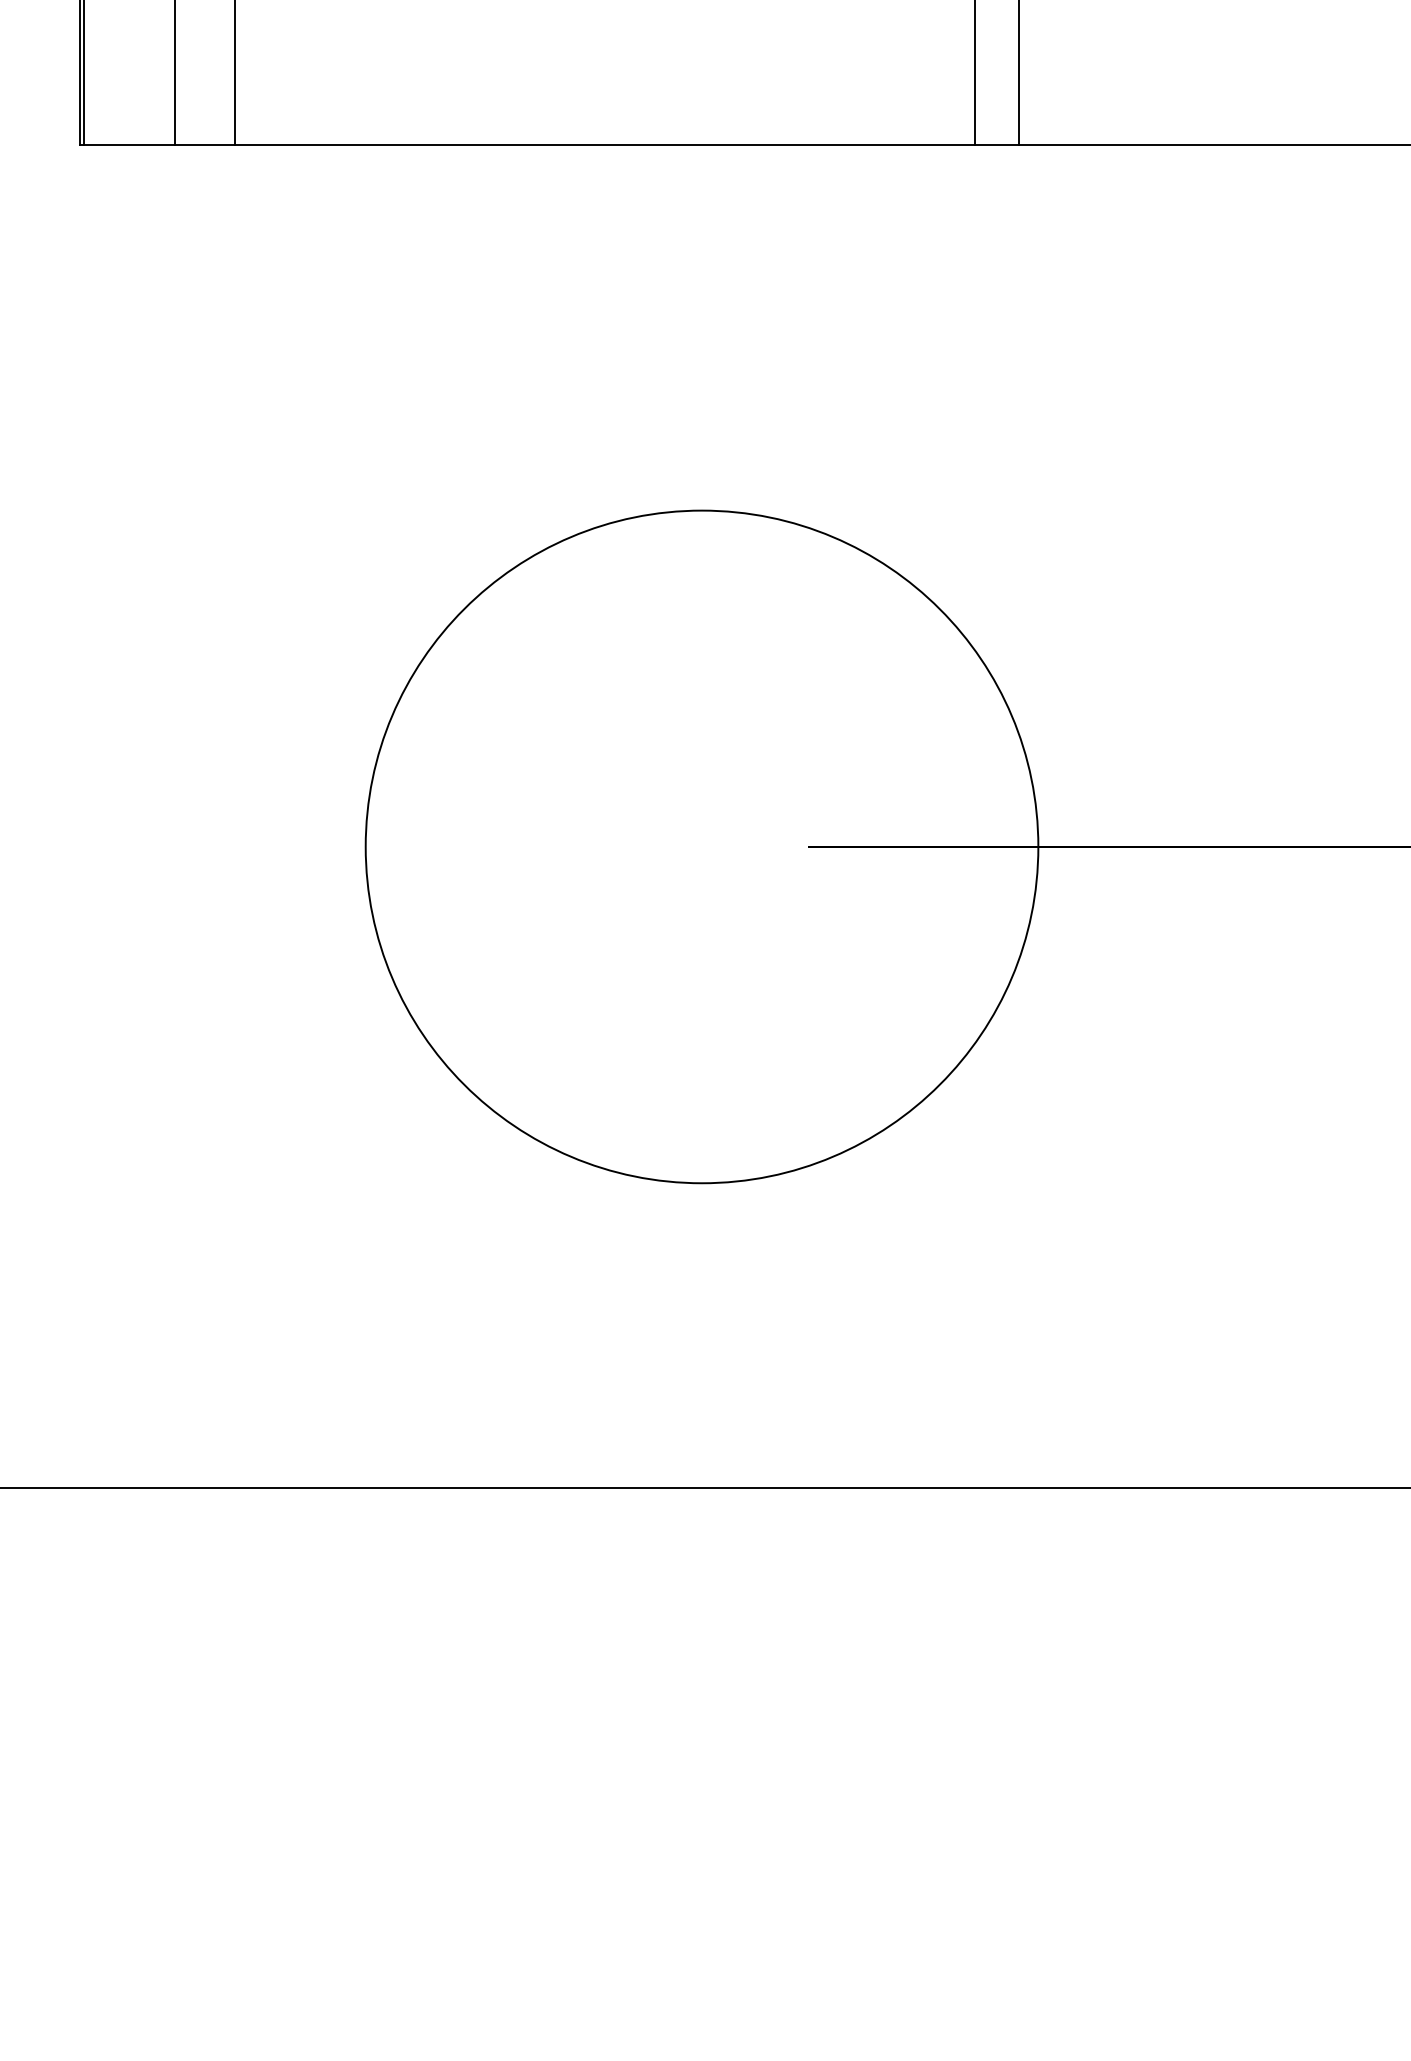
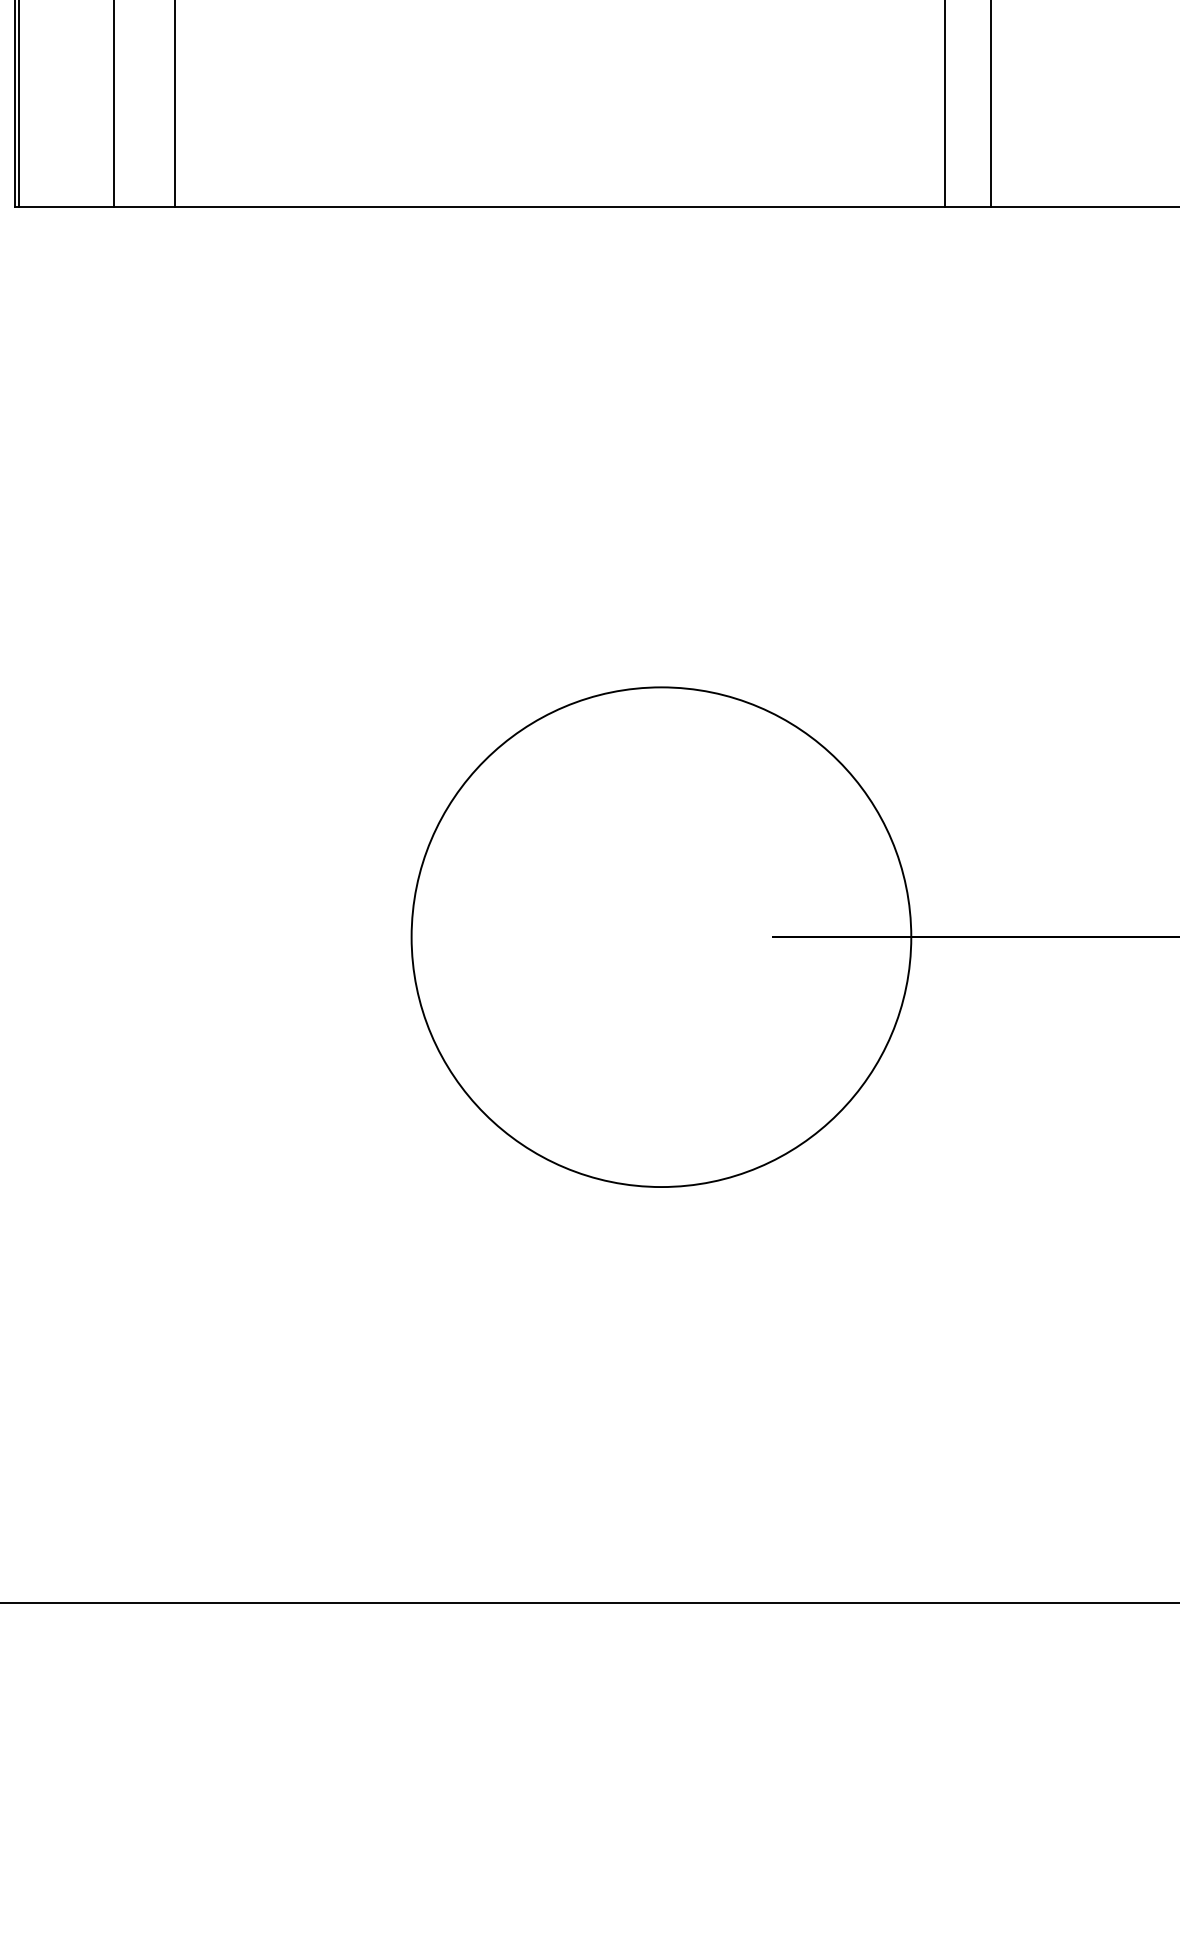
circle: (701, 846) -> (660, 936), size x0.71

